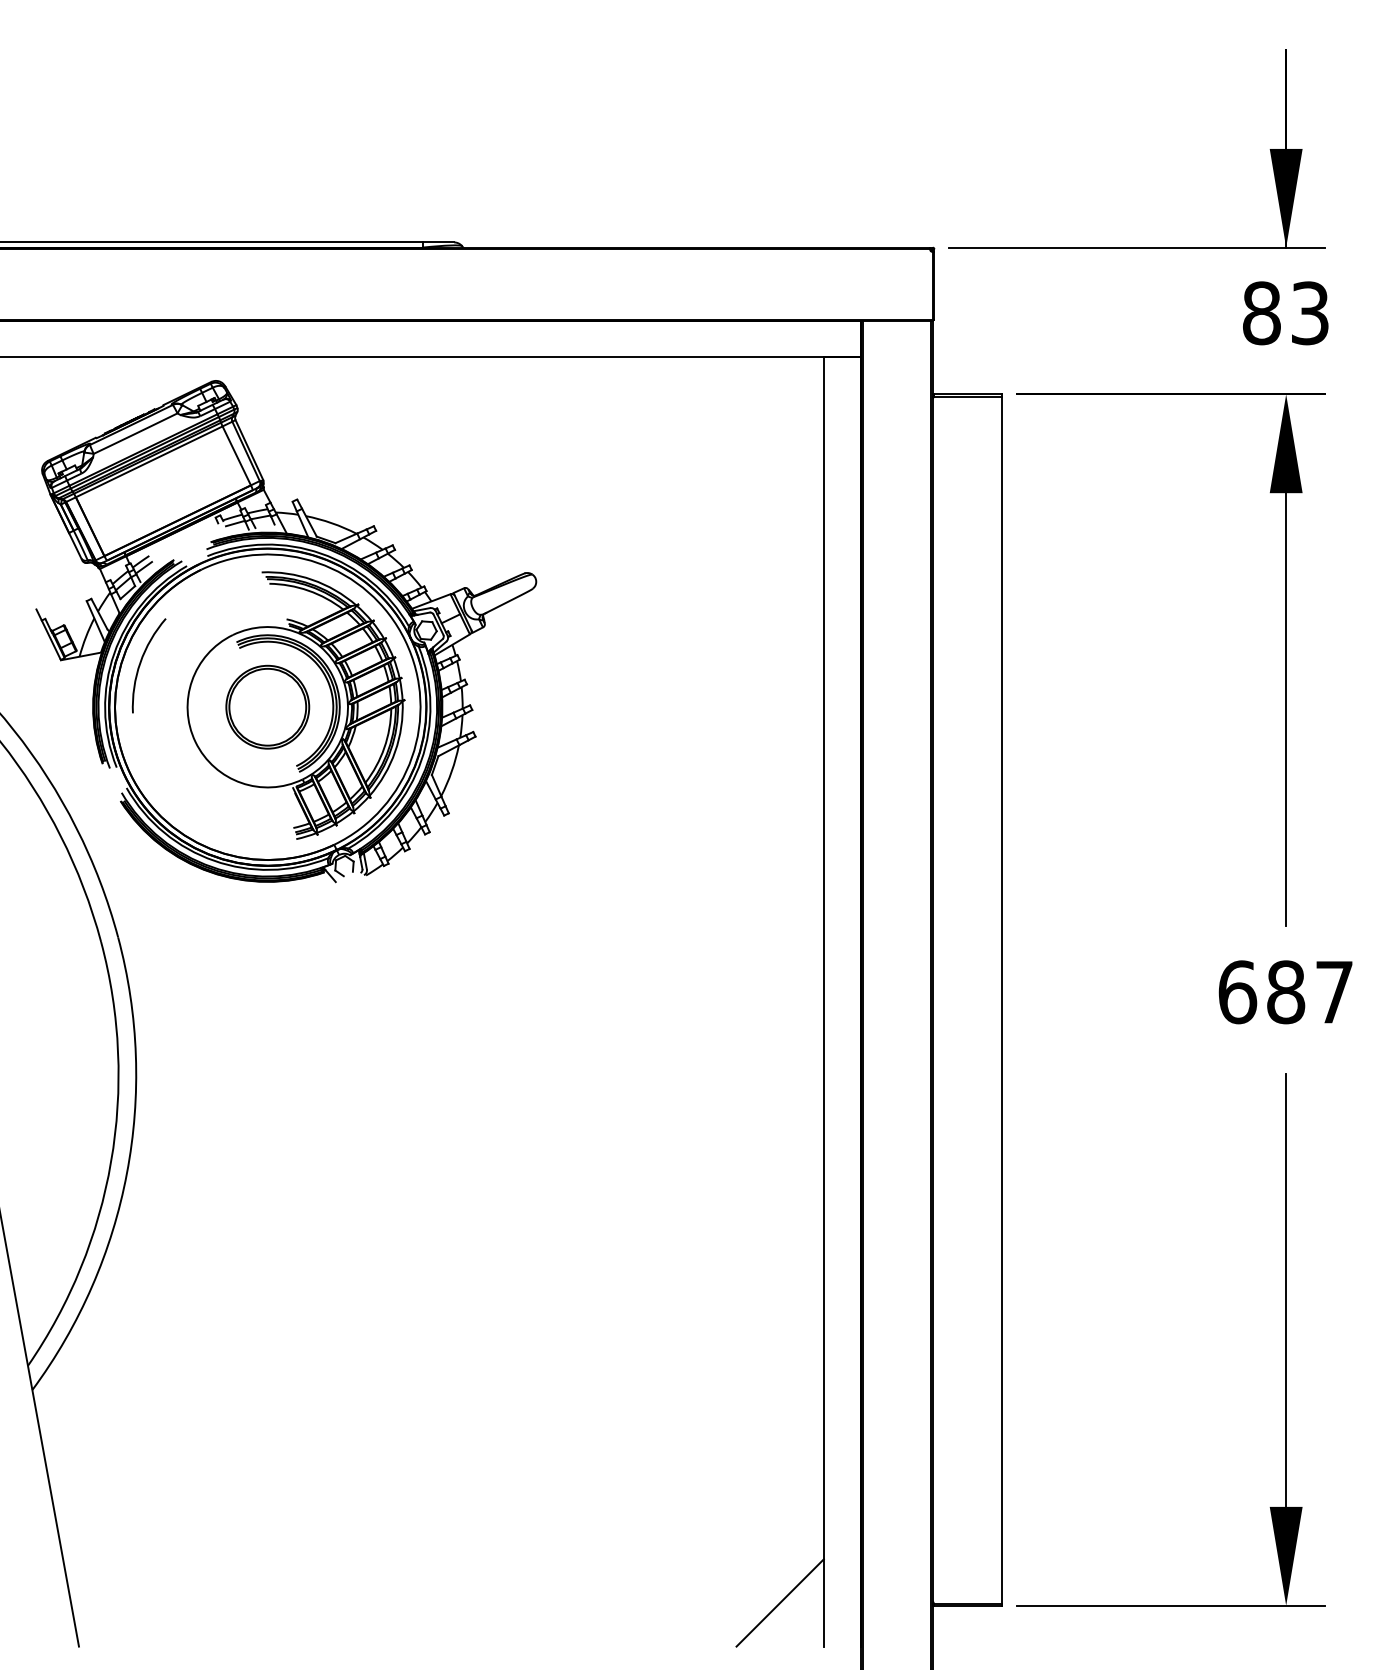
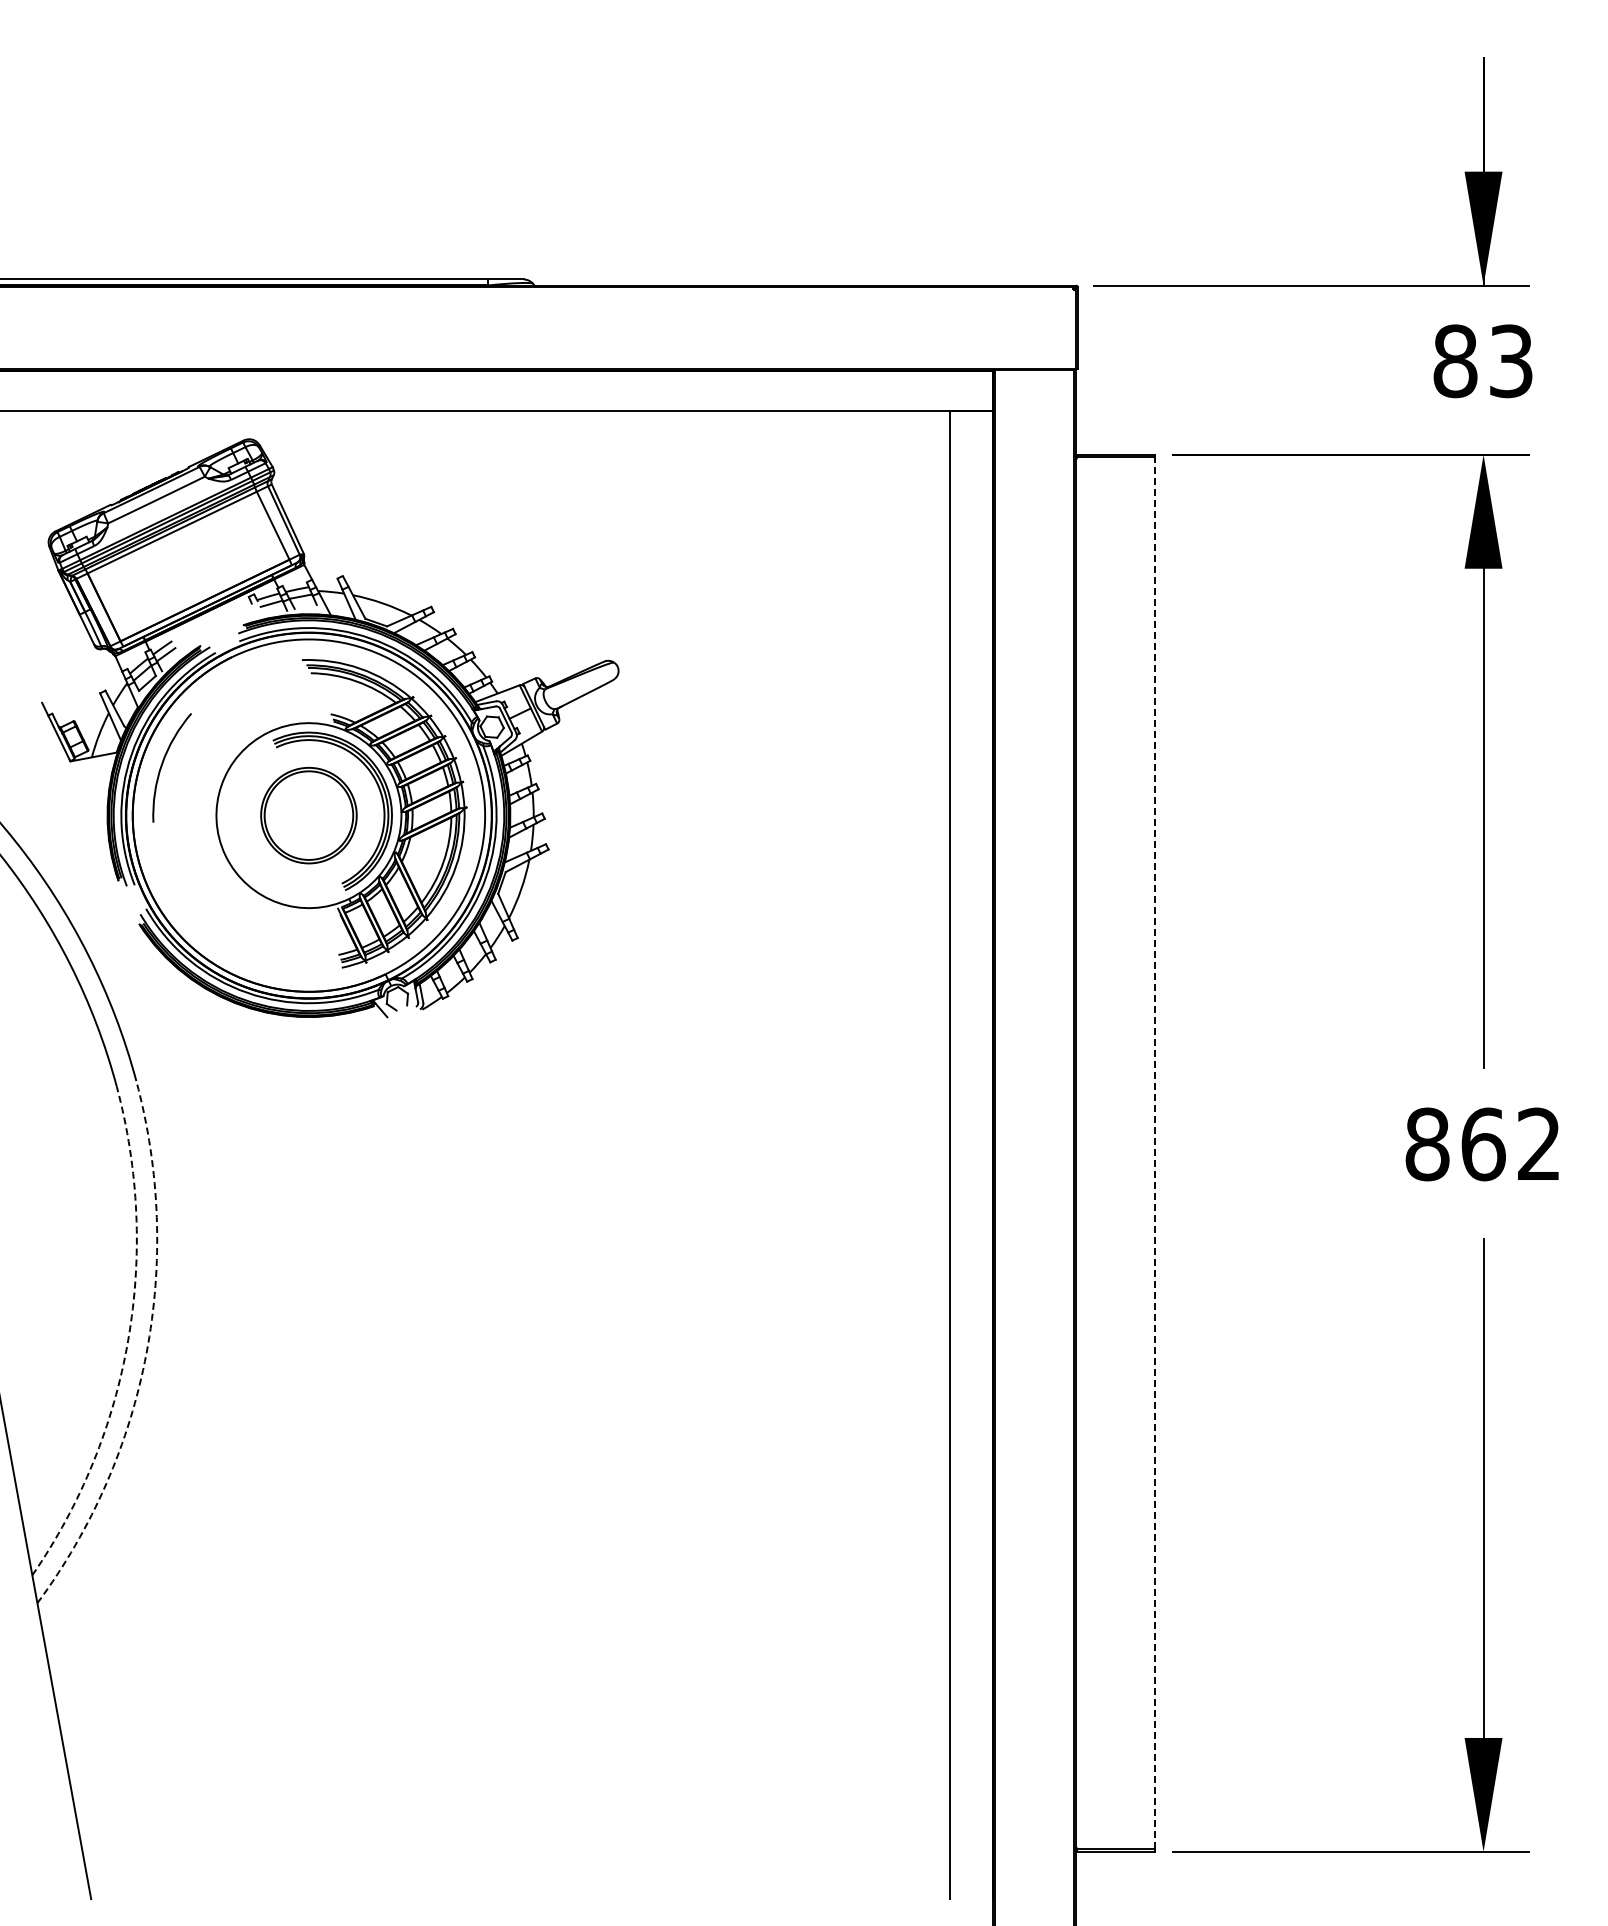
text: (1285, 992) -> (1482, 1144), 687 -> 862
line: (1001, 999) -> (1155, 1152), solid -> dashed
arc: (111, 1162) -> (128, 1340), solid -> dashed
arc: (126, 1173) -> (146, 1353), solid -> dashed
line: (779, 1602) -> (899, 1848), removed

